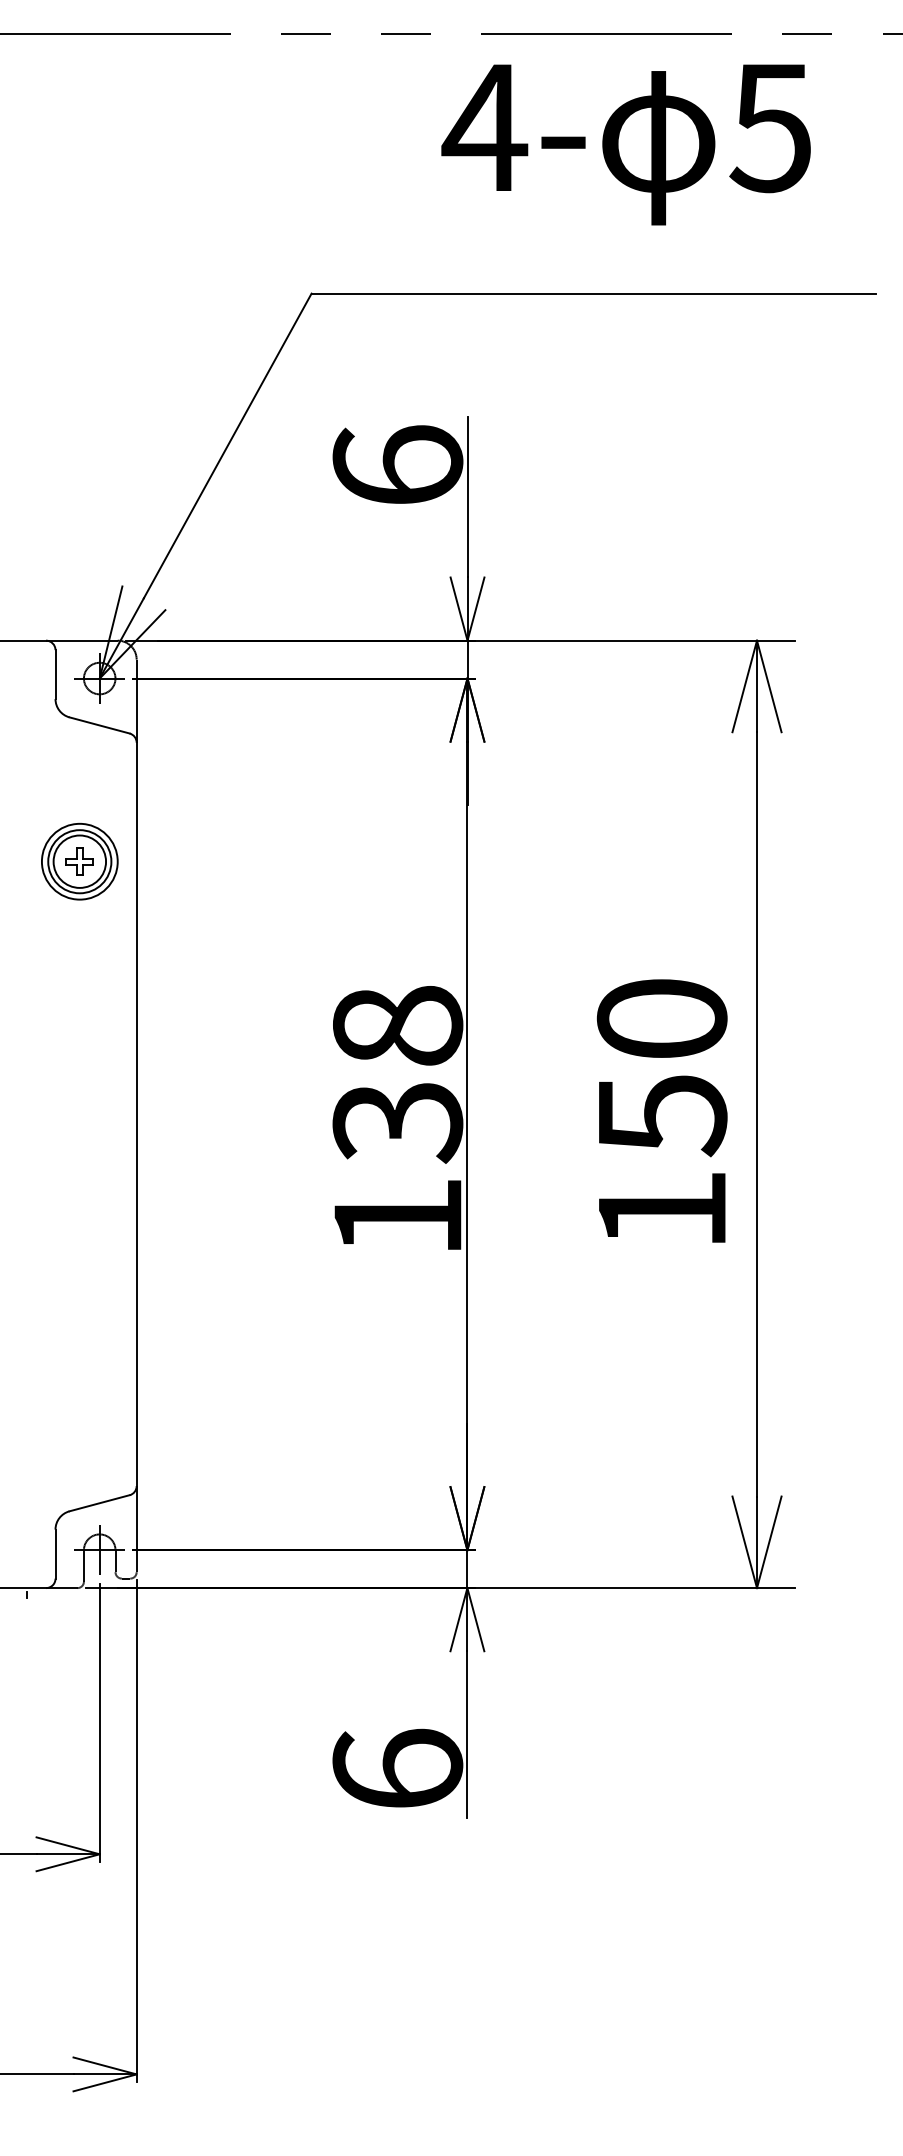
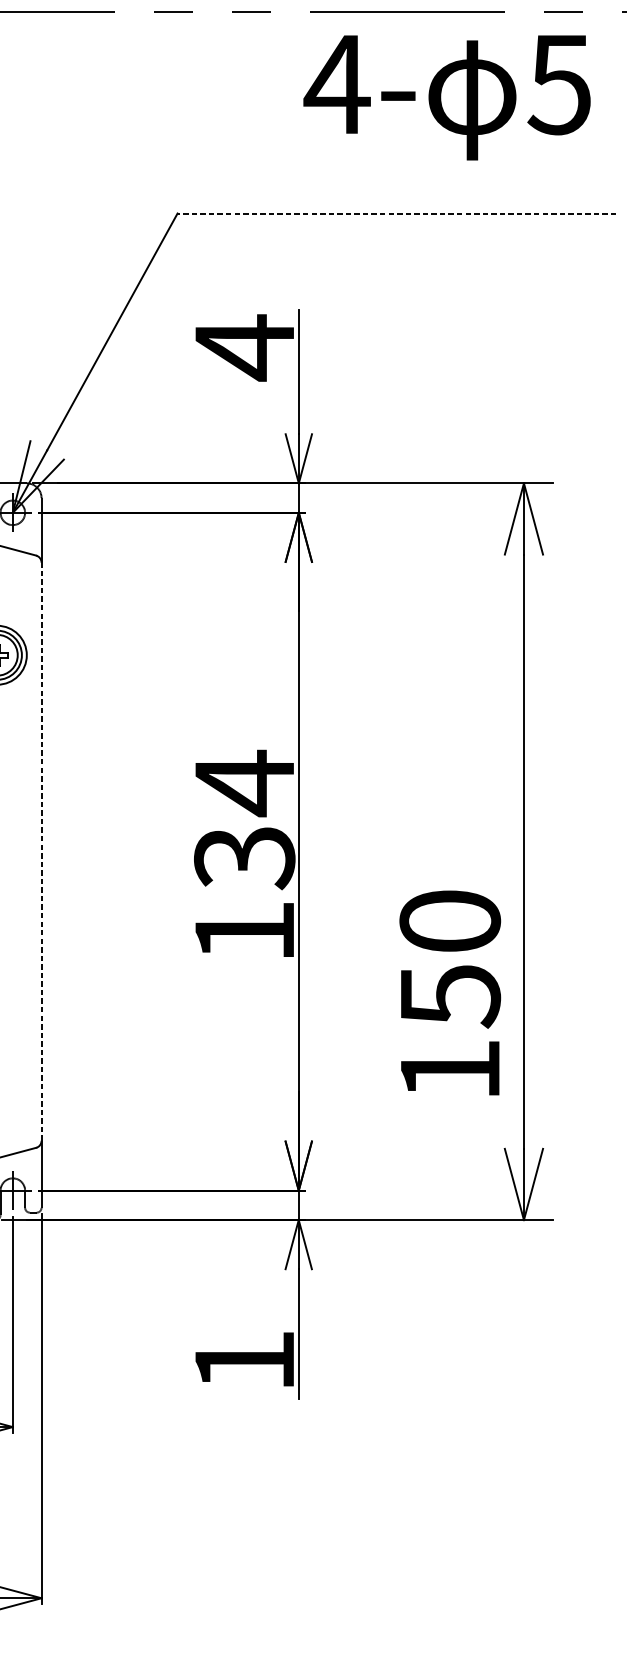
text: (625, 144) -> (446, 97), moved
line: (593, 293) -> (396, 213), solid -> dashed
text: (397, 466) -> (244, 347), 6 -> 4
text: (398, 1026) -> (245, 783), 138 -> 134
text: (661, 1110) -> (449, 992), moved
line: (136, 1114) -> (41, 851), solid -> dashed
text: (397, 1767) -> (244, 1359), 6 -> 1

